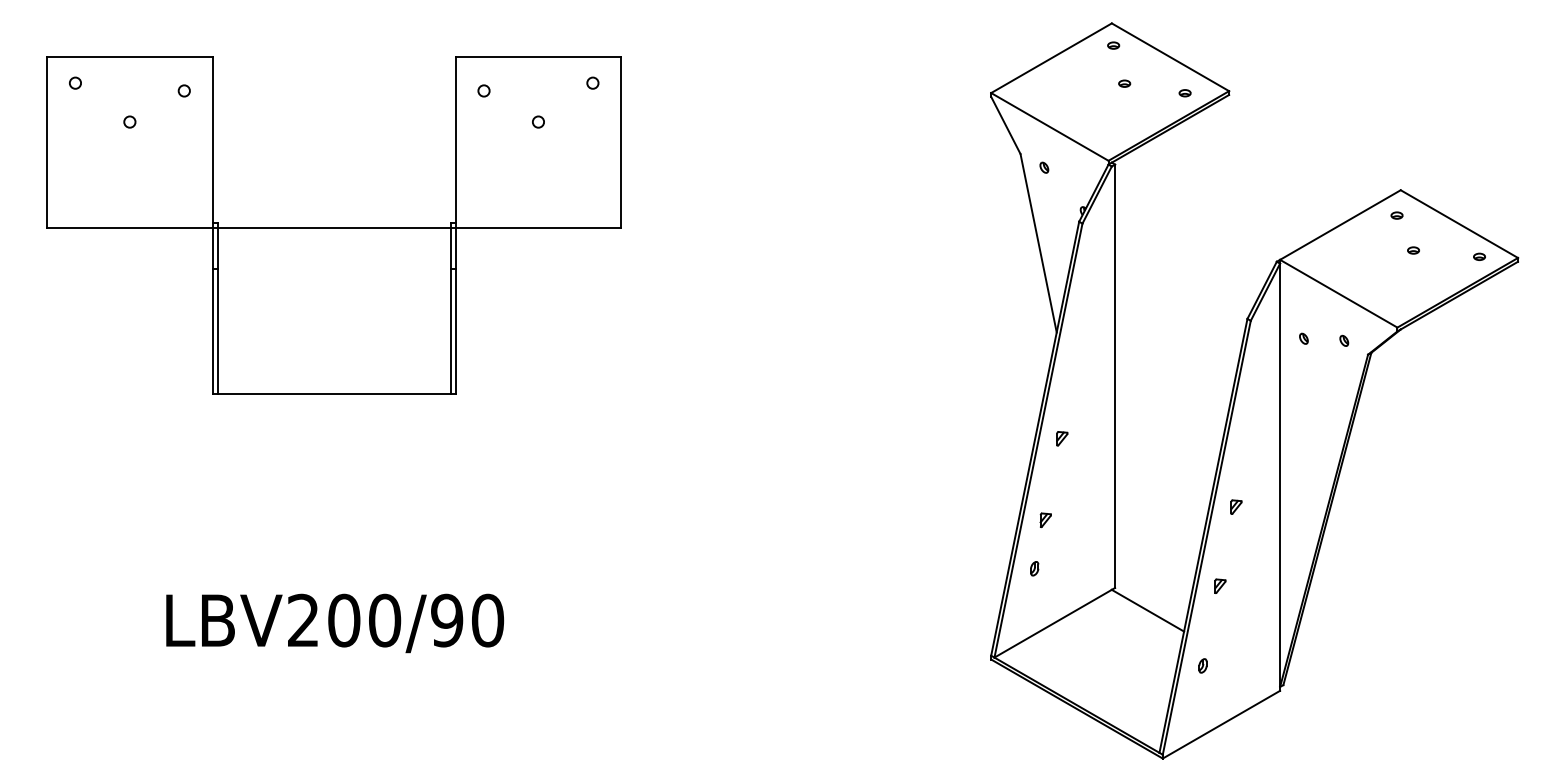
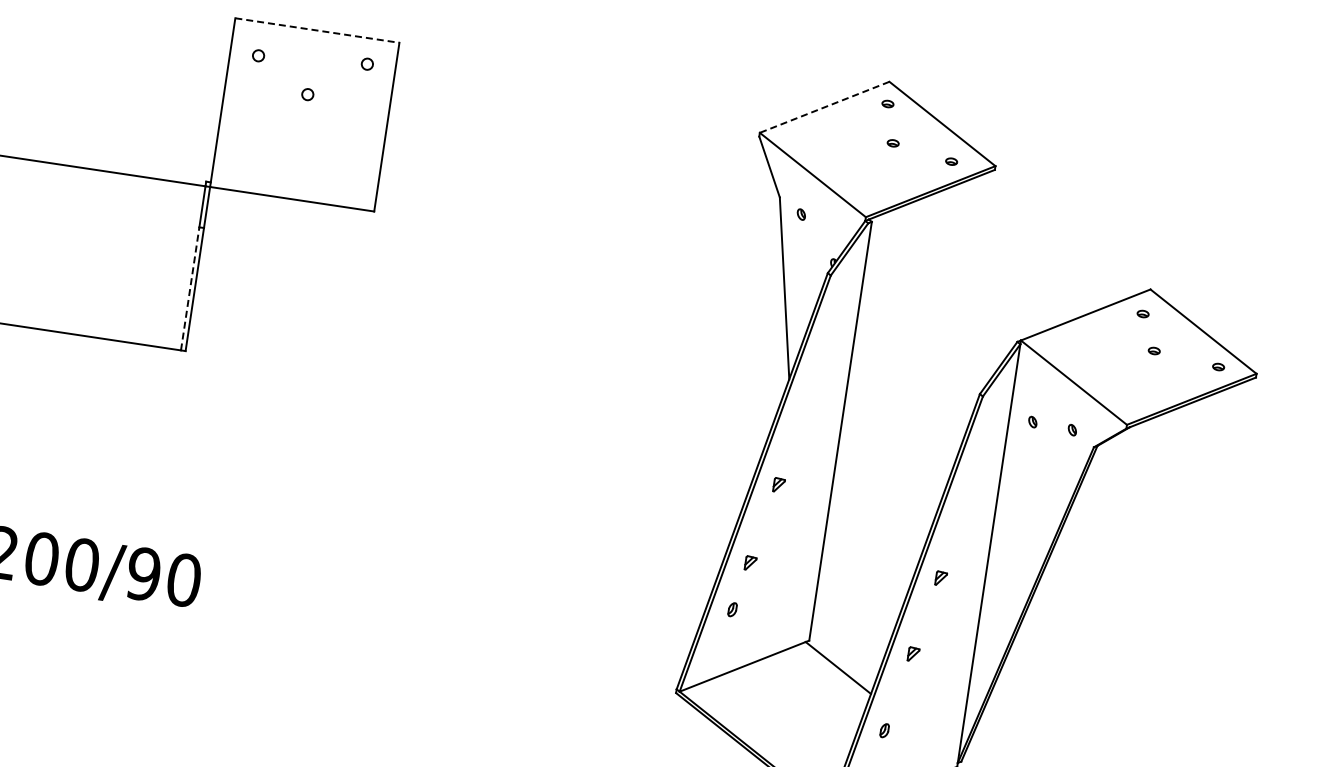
line: (538, 57) -> (317, 30), solid -> dashed
line: (1051, 58) -> (824, 107), solid -> dashed
line: (450, 331) -> (189, 288), solid -> dashed

